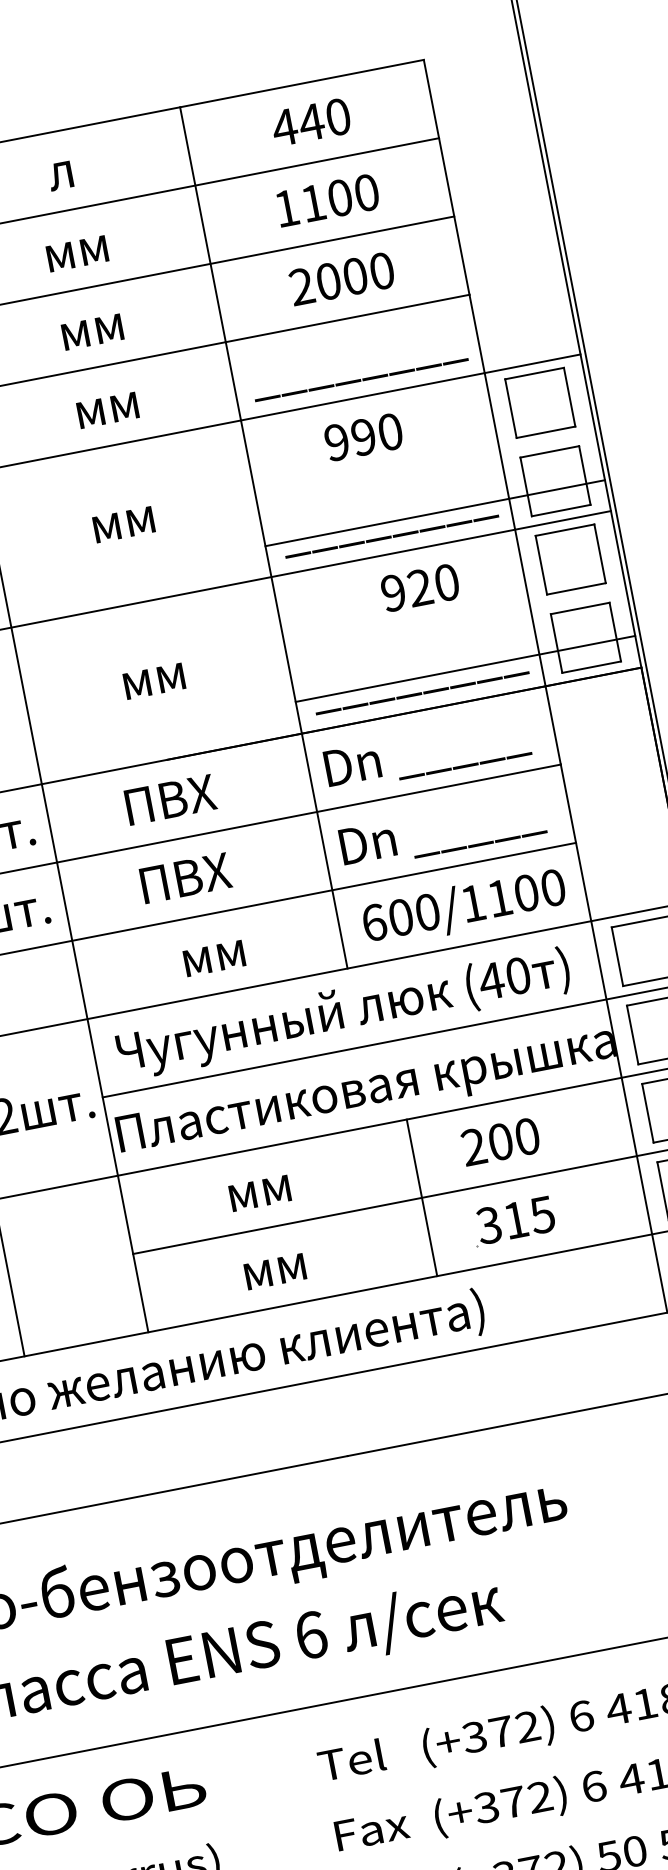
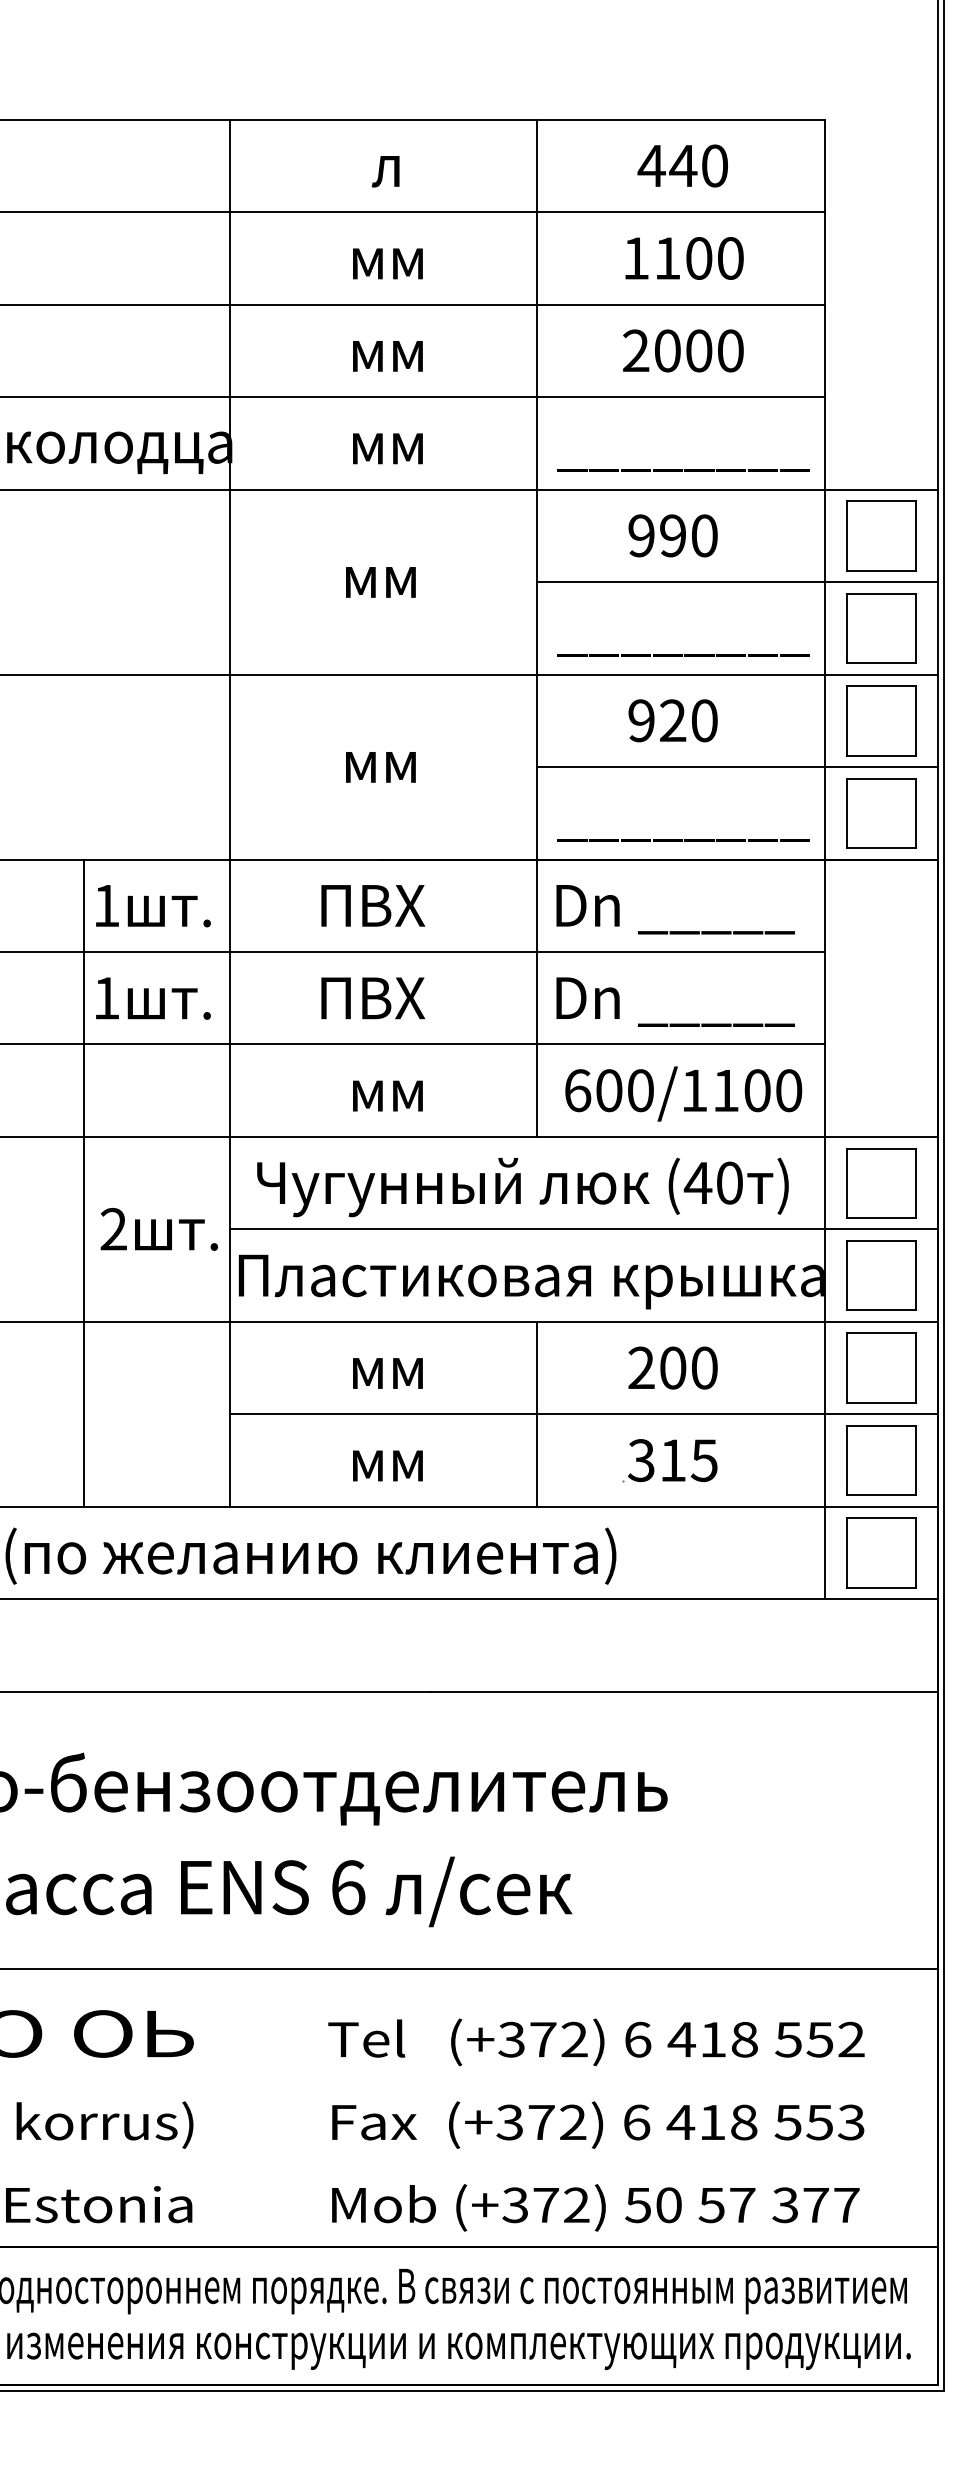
line: (435, 513) -> (737, 582), moved
text: (419, 587) -> (672, 720), moved
line: (465, 669) -> (737, 767), moved
line: (422, 1197) -> (537, 1413), moved

